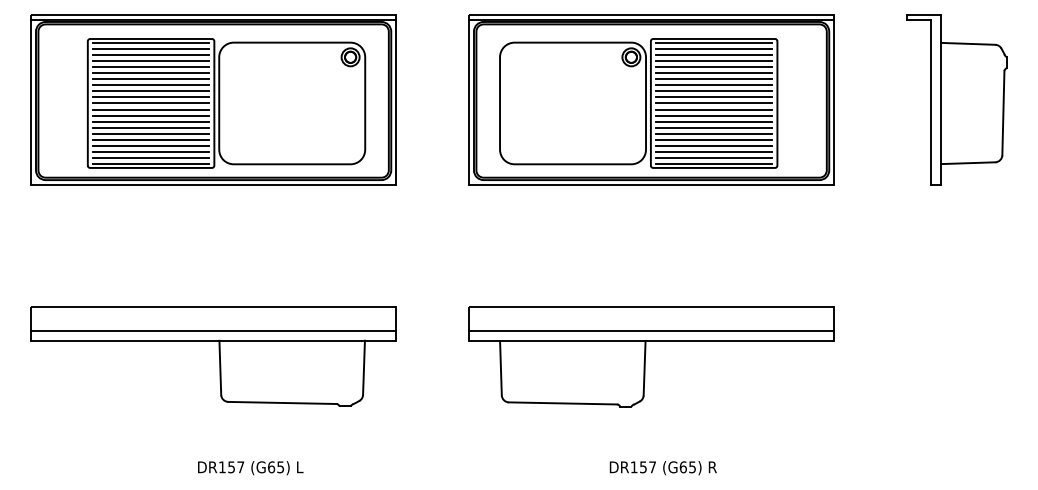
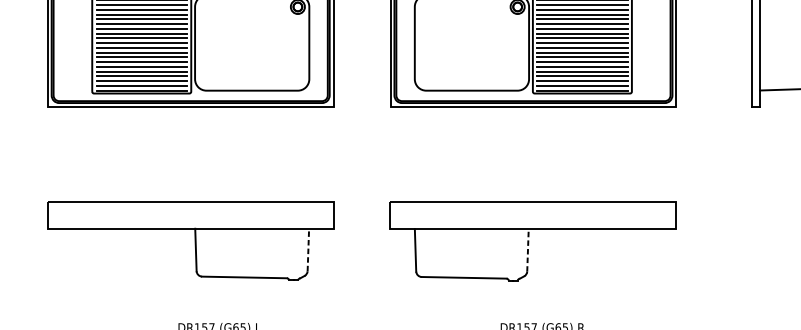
line: (213, 331) -> (190, 221), removed
line: (650, 331) -> (532, 221), removed
line: (364, 367) -> (308, 249), solid -> dashed
line: (644, 367) -> (527, 249), solid -> dashed

